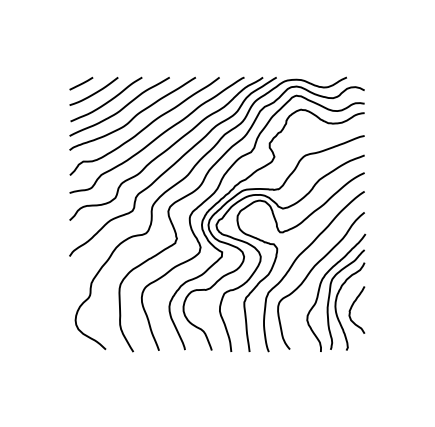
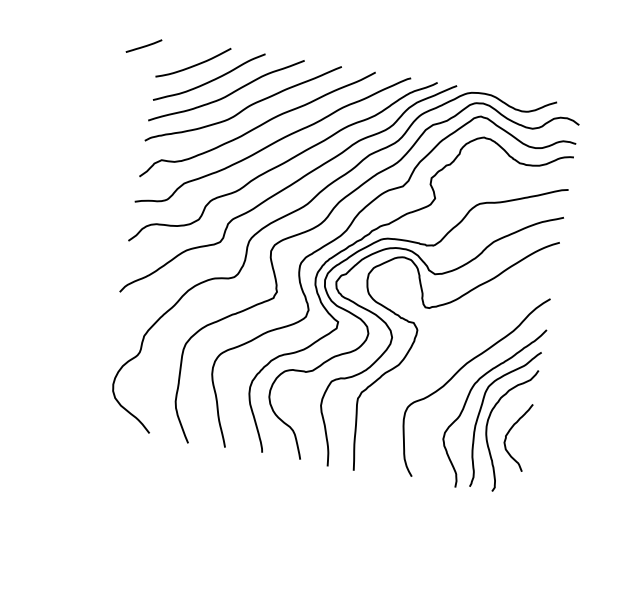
line: (81, 83) -> (144, 45), moved
curve: (297, 259) -> (443, 350), removed

